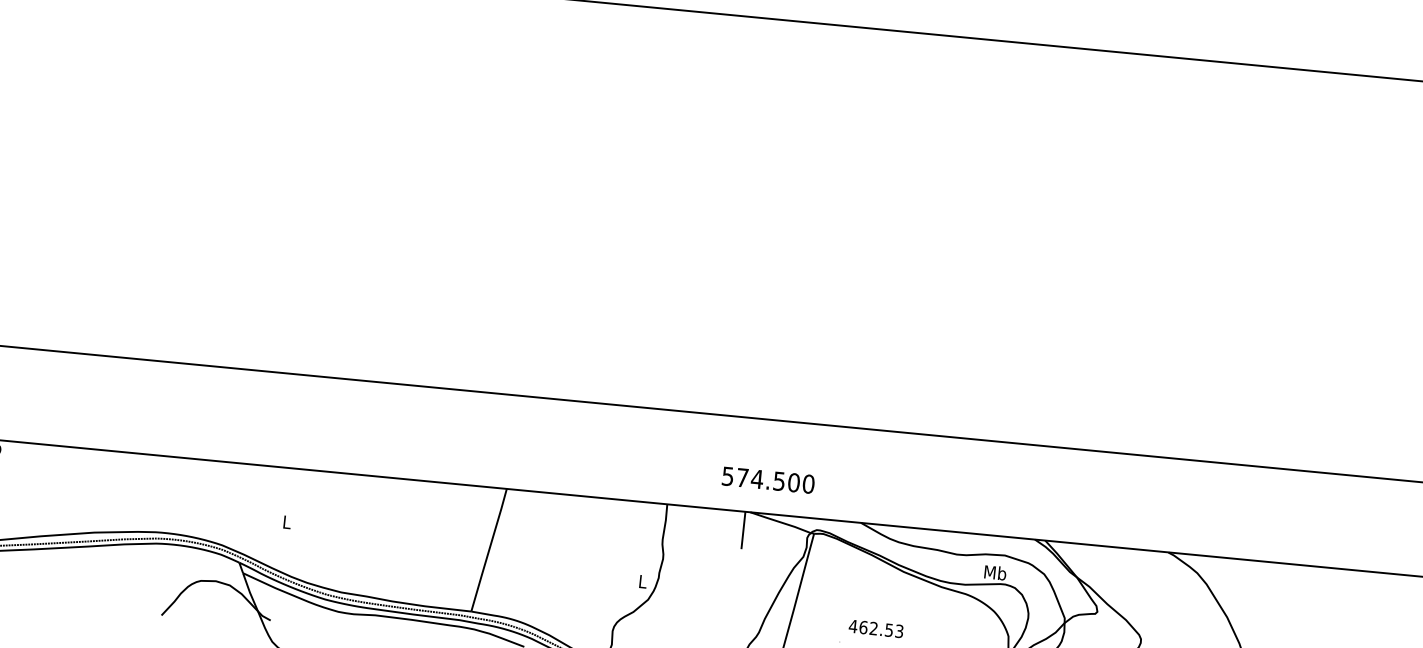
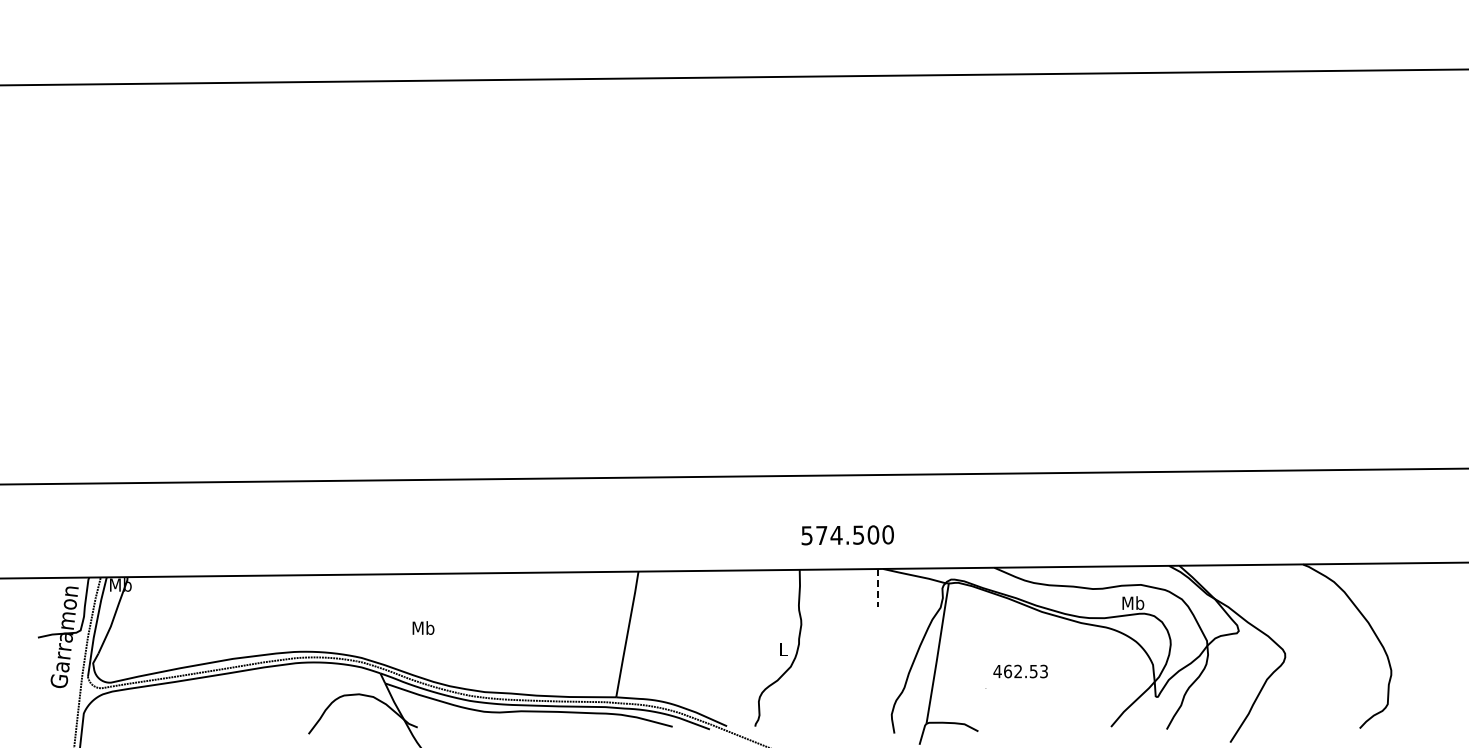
text: (768, 480) -> (847, 535), moved
text: (287, 521) -> (423, 627), L -> Mb
line: (743, 530) -> (878, 587), solid -> dashed

